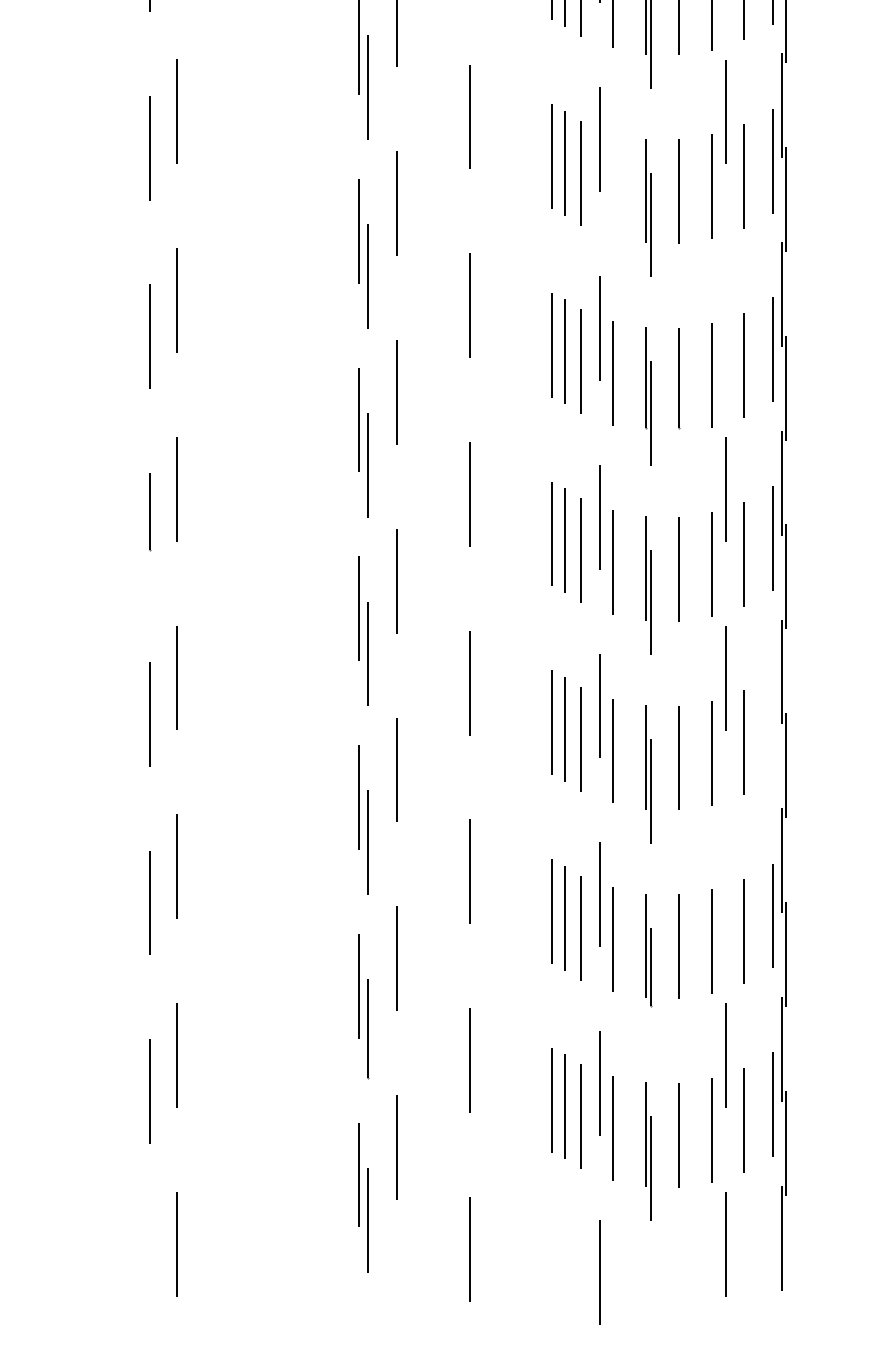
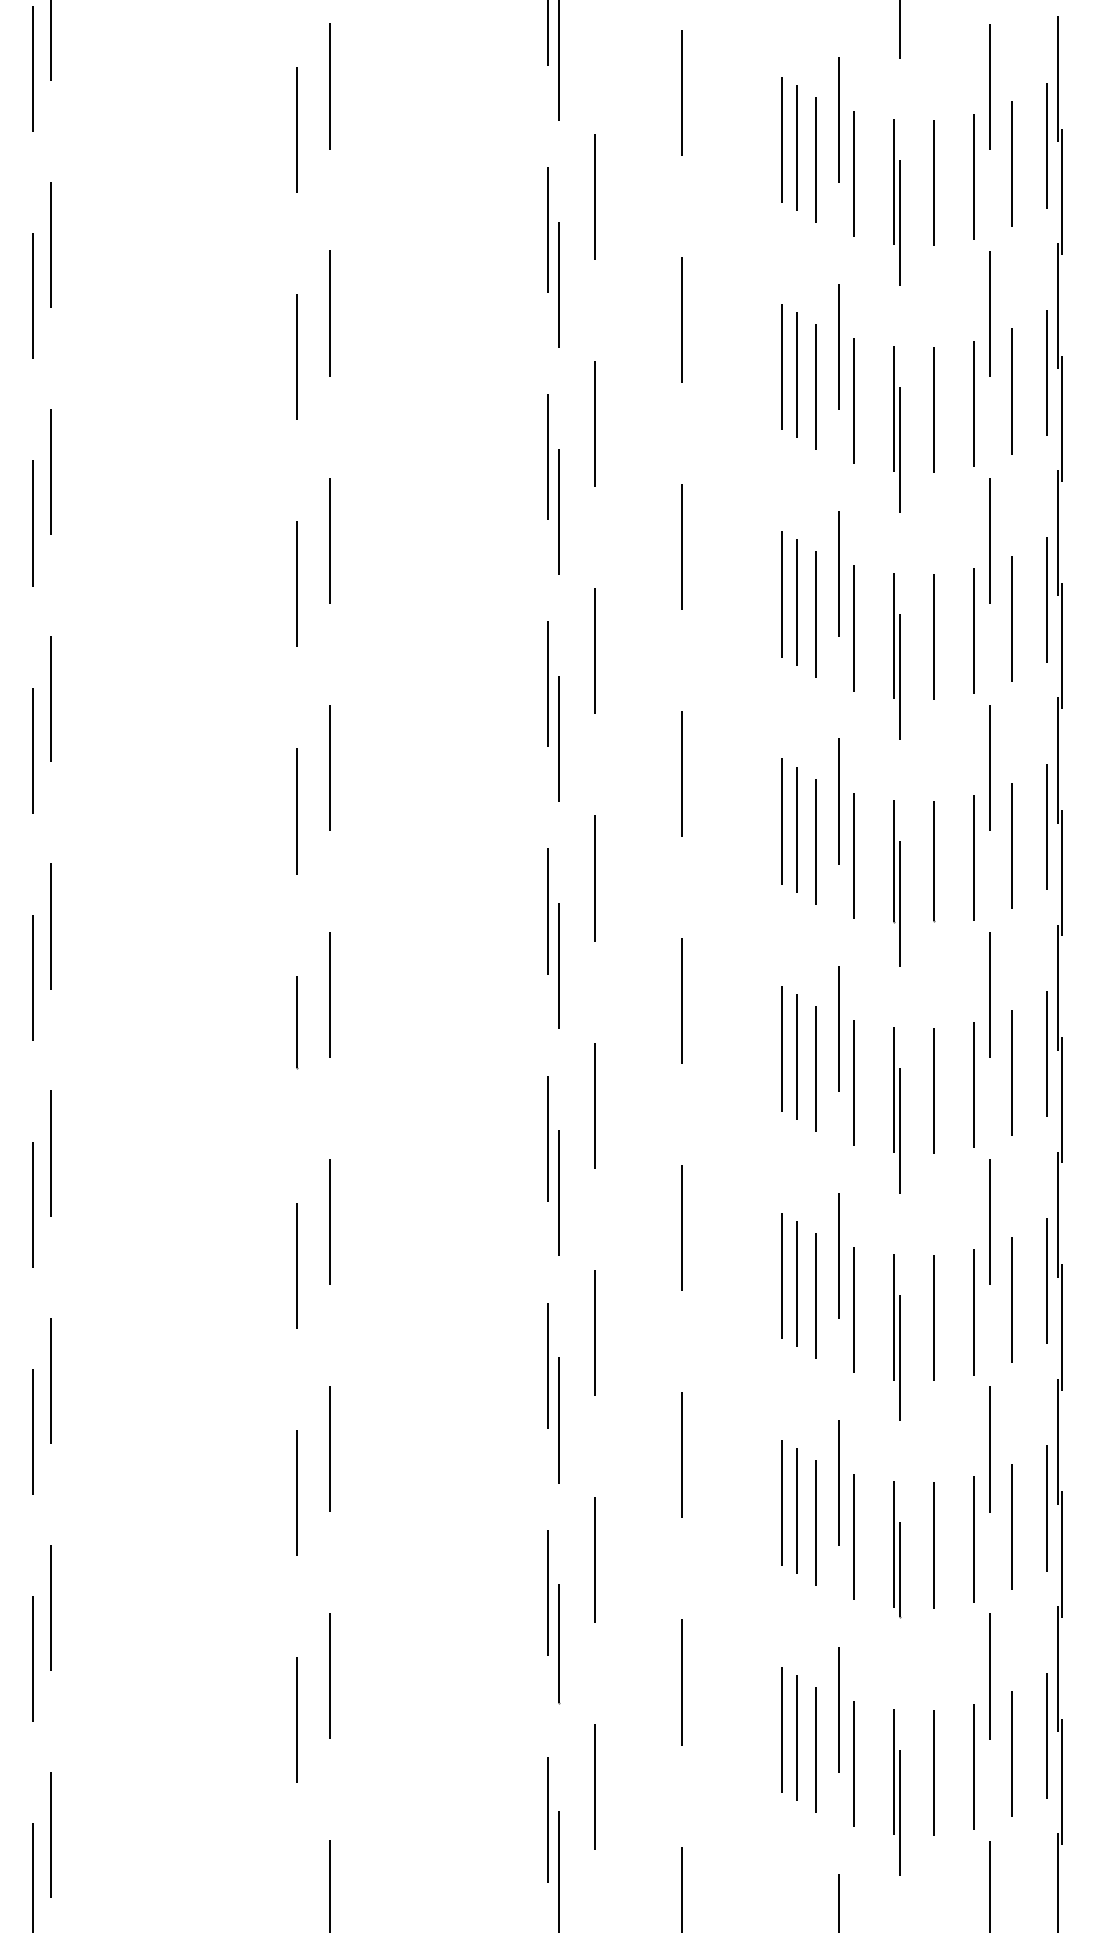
line: (613, 184) -> (854, 628), added
line: (725, 300) -> (989, 767), added
line: (773, 727) -> (1047, 1281), added
line: (725, 867) -> (989, 1449), added

